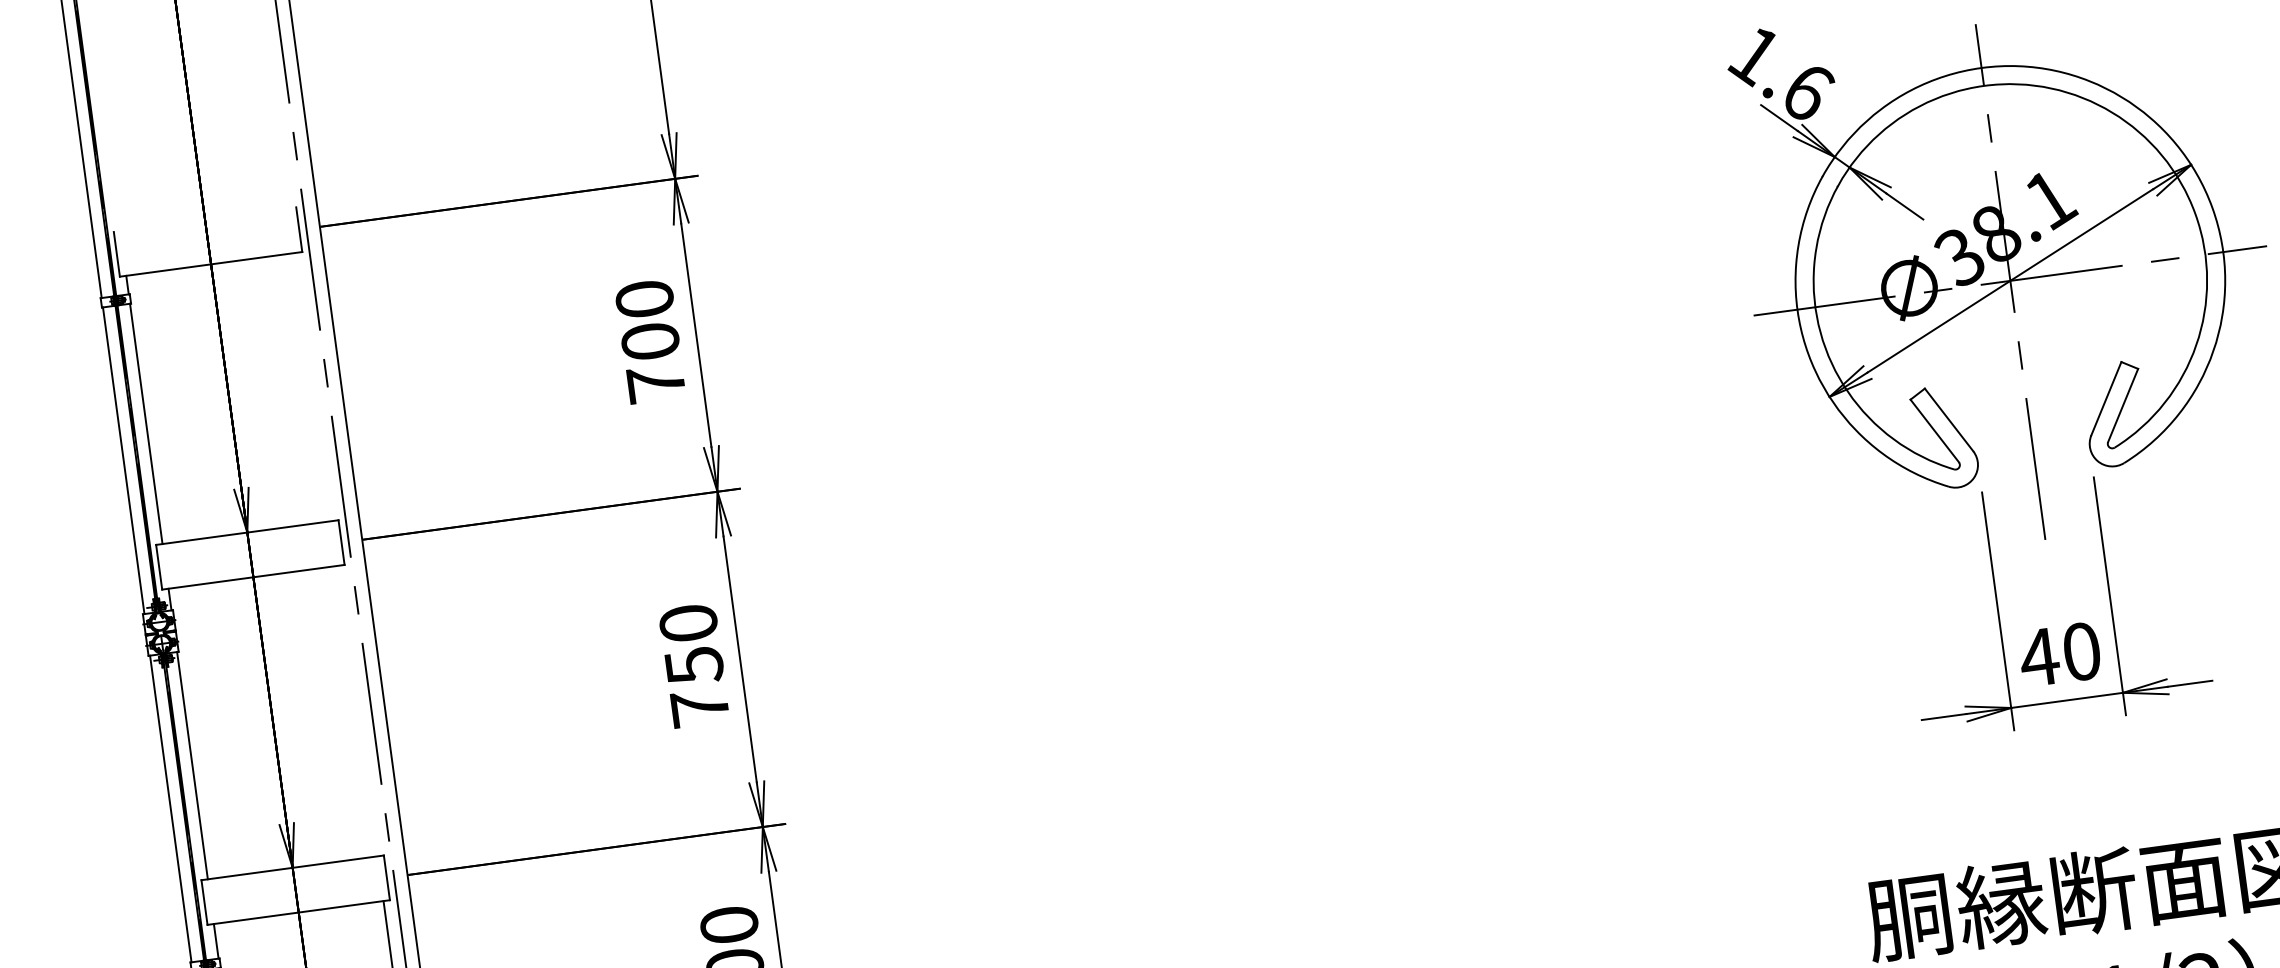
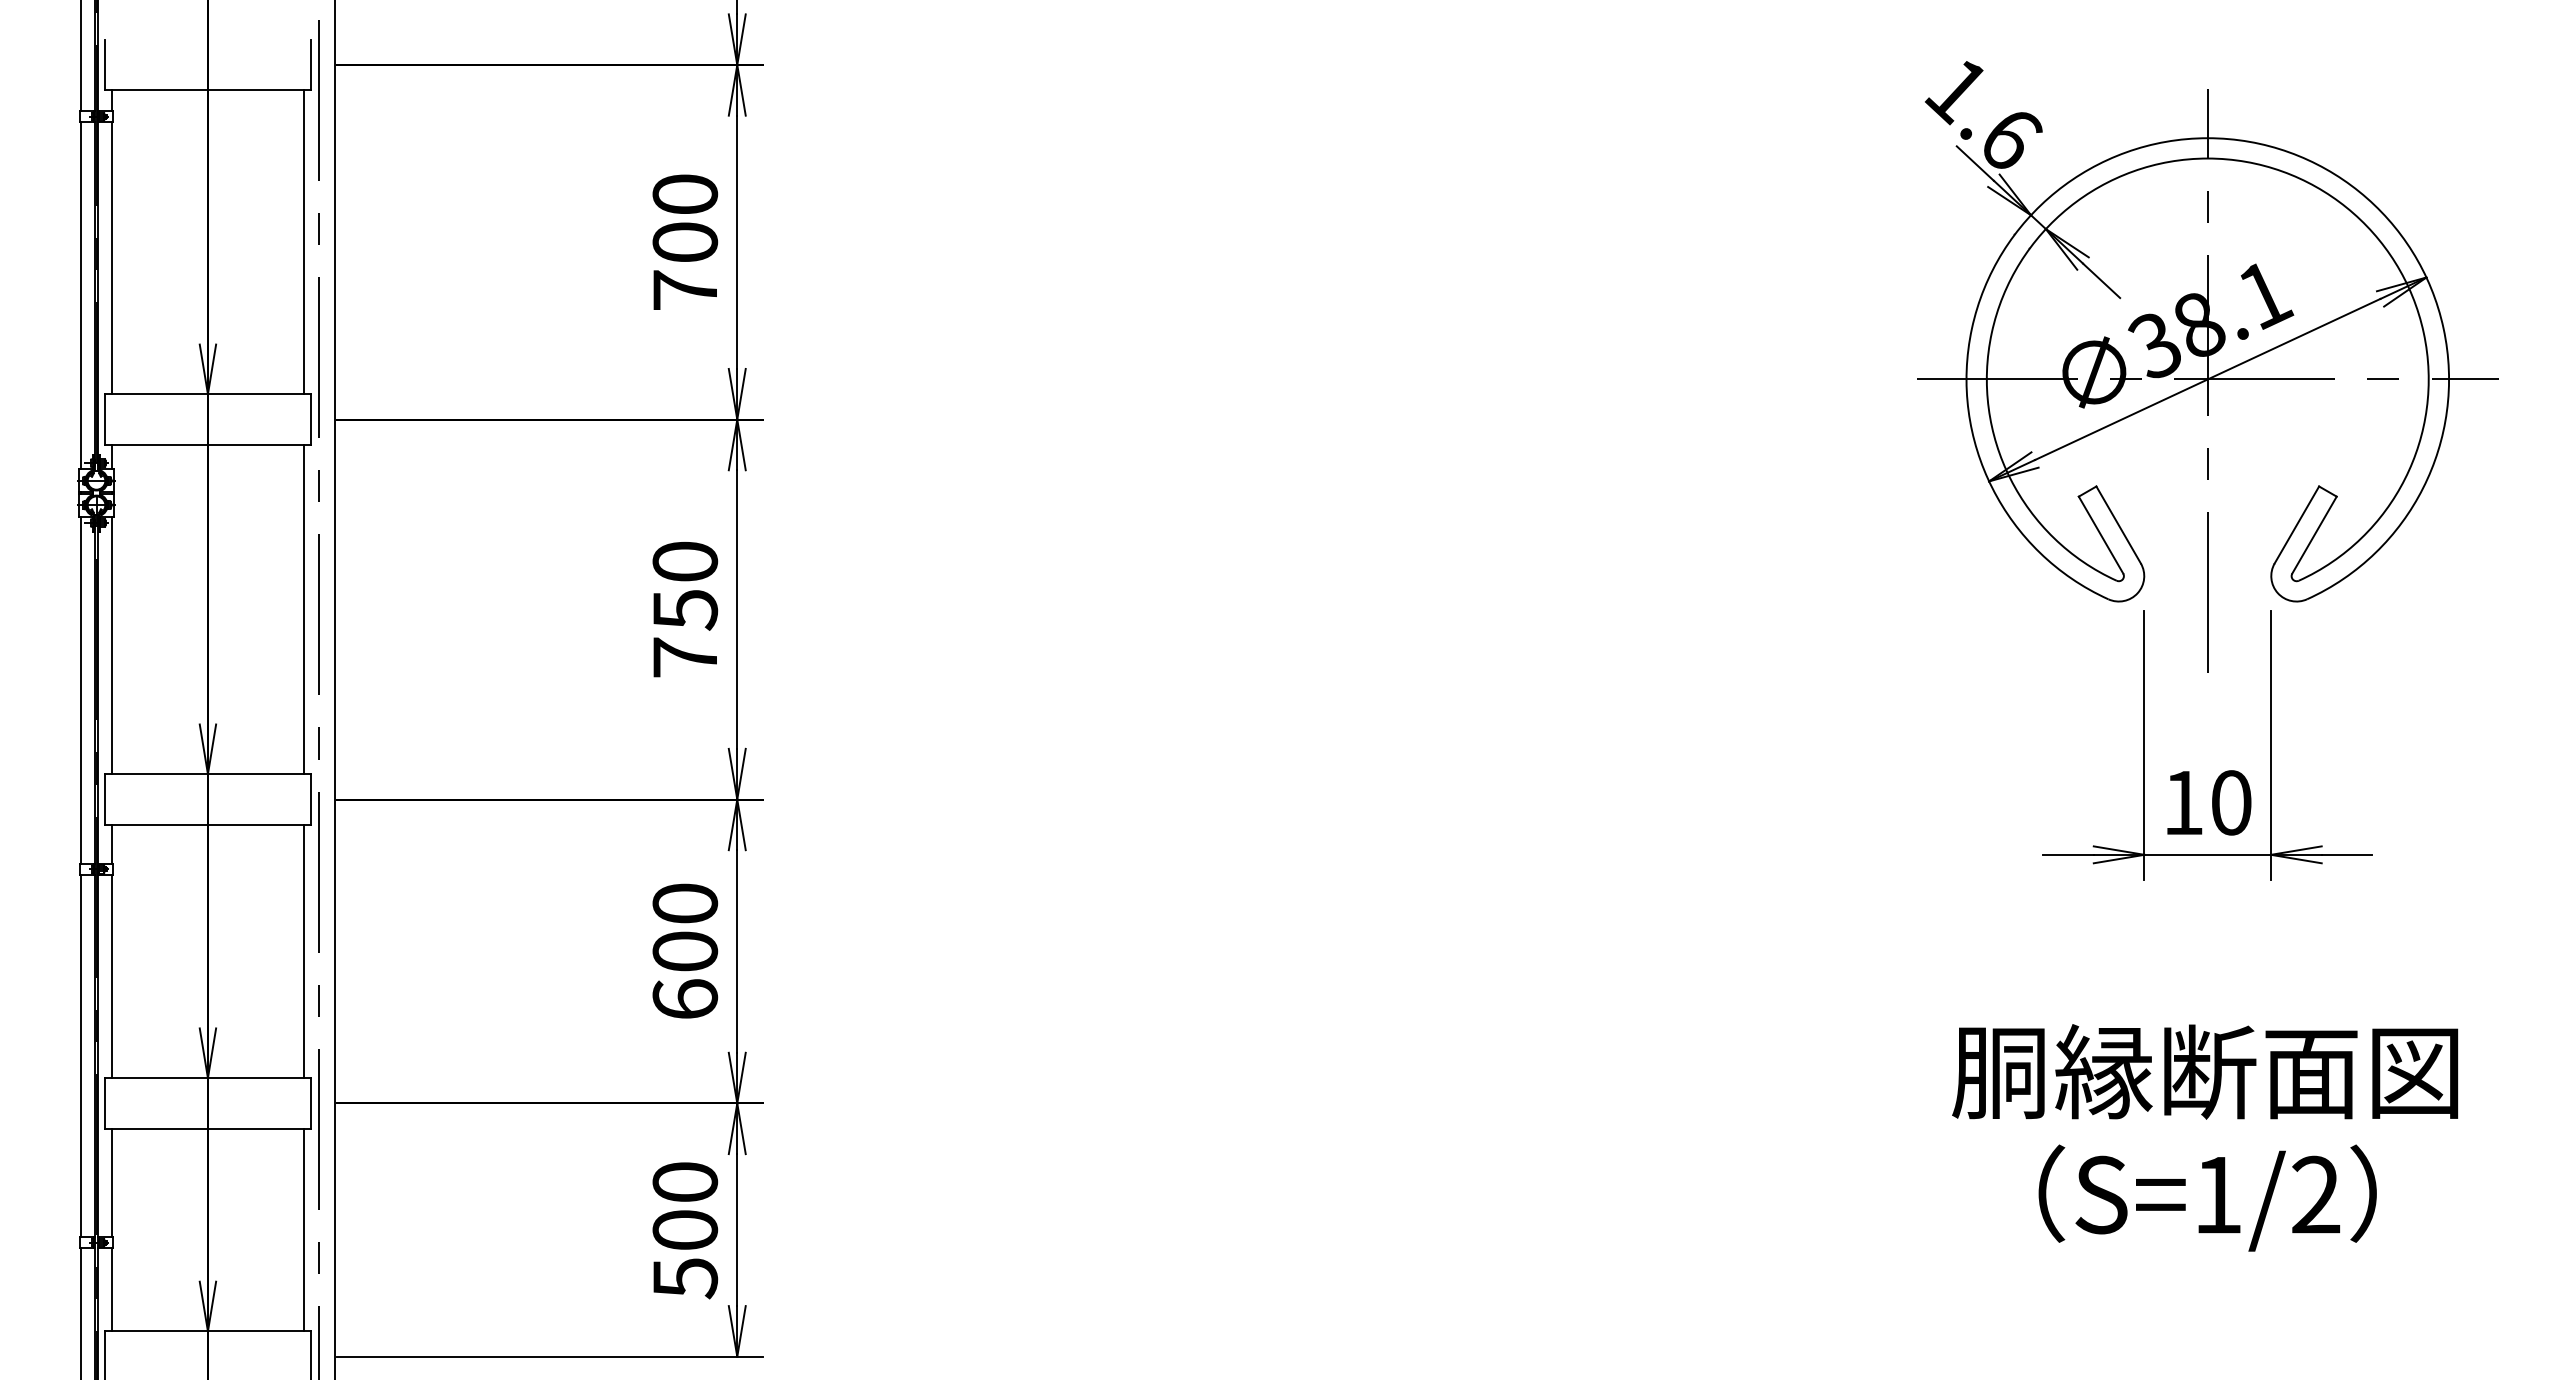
line: (314, 387) -> (304, 242), added
text: (2038, 657) -> (2182, 802), 40 -> 10
line: (358, 710) -> (304, 609), added

